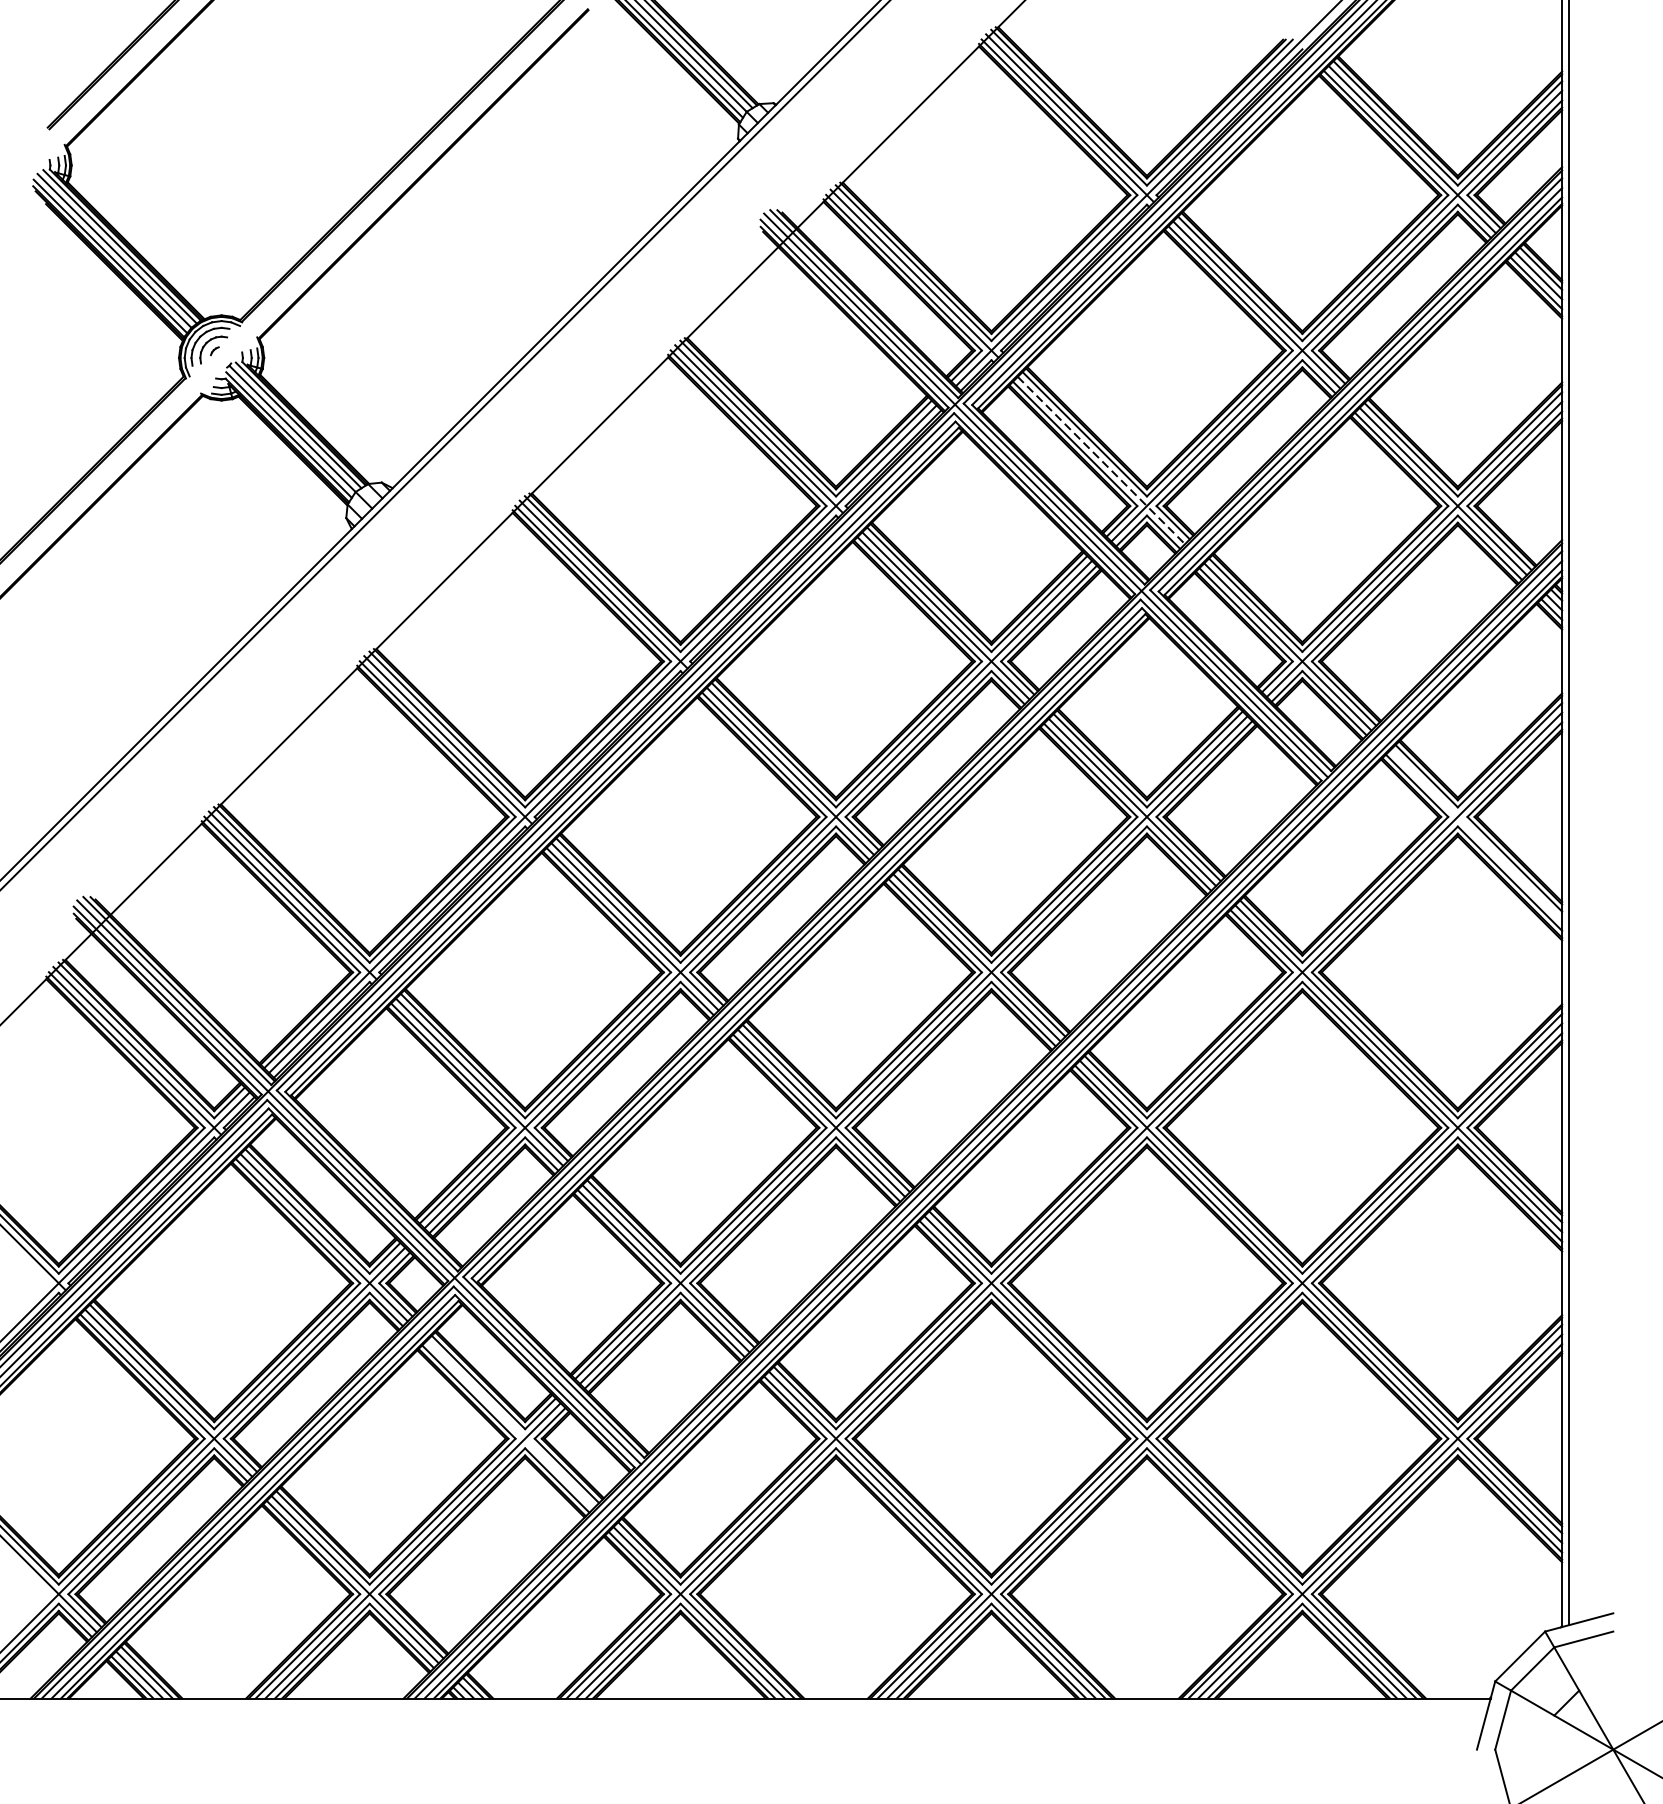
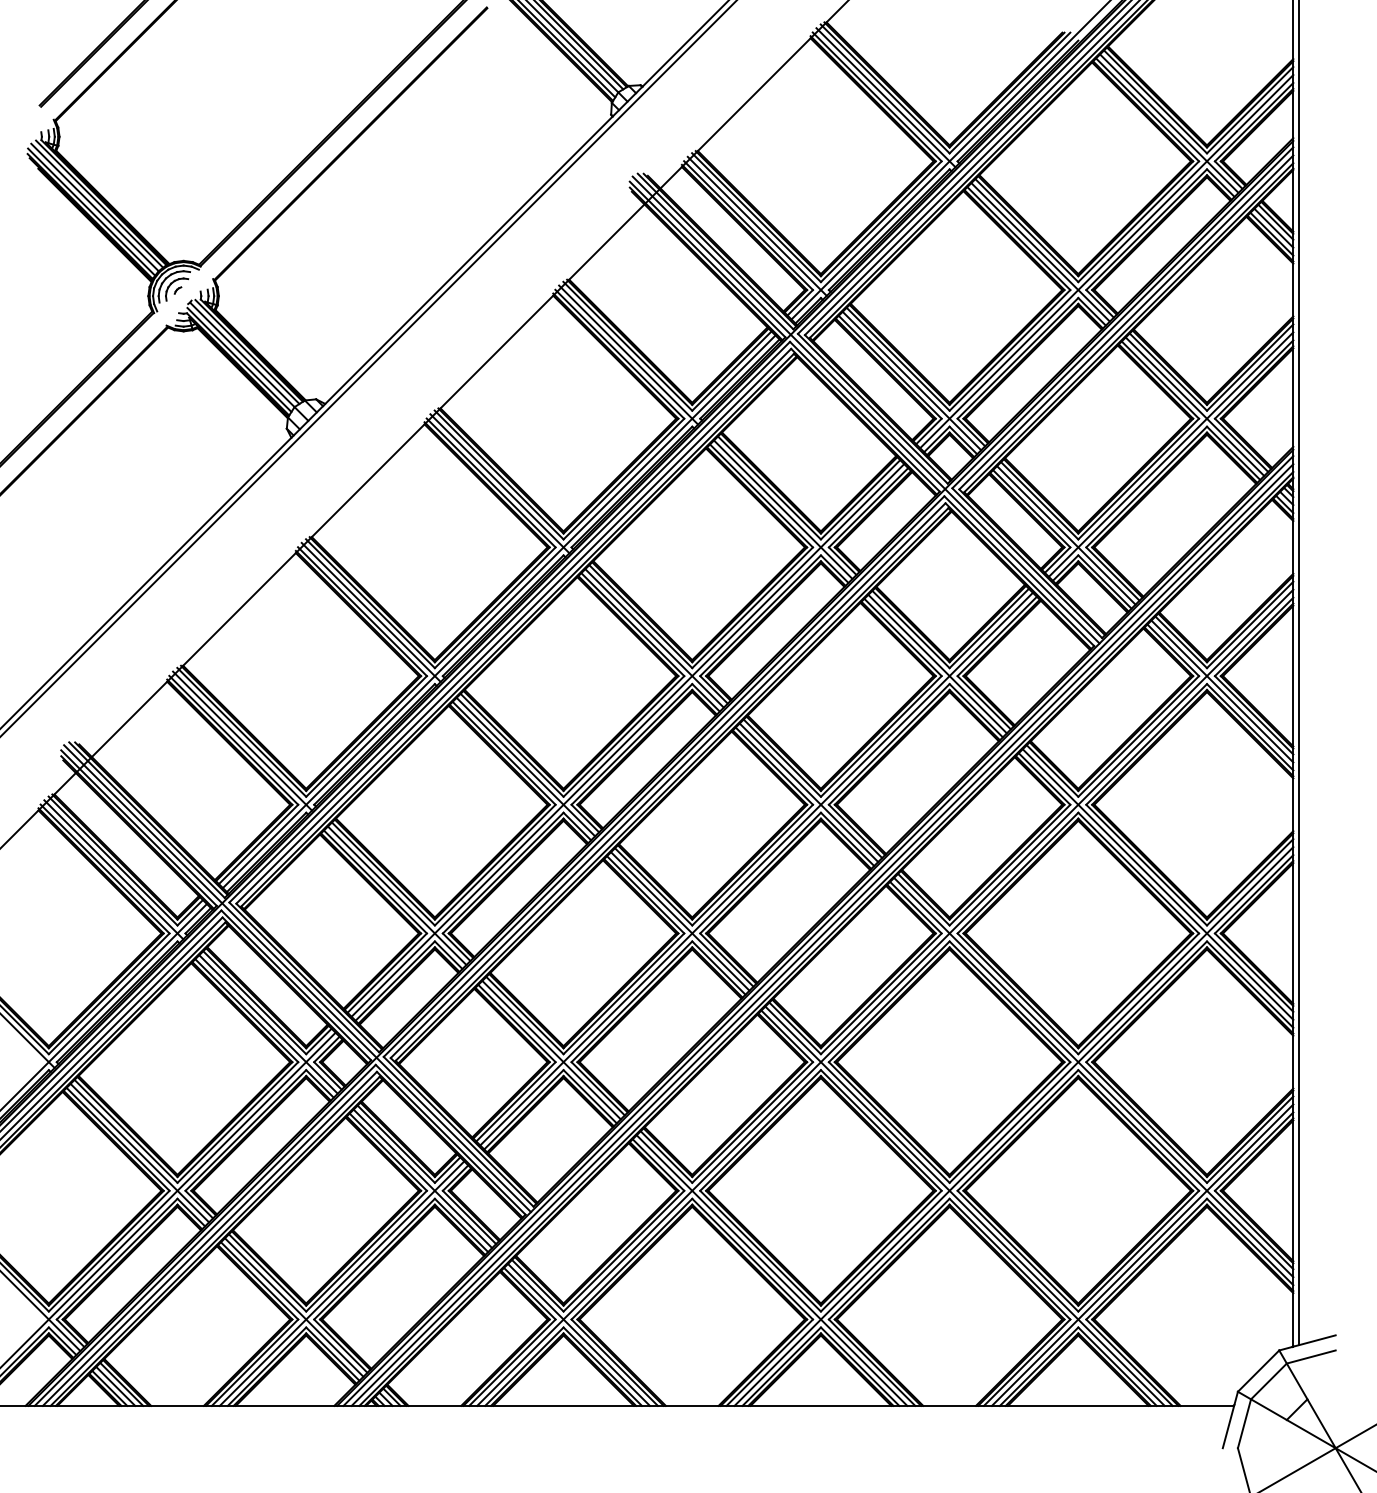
line: (1100, 461) -> (911, 381), dashed -> solid
line: (1476, 835) -> (1222, 691), added
line: (510, 1423) -> (422, 1178), added

